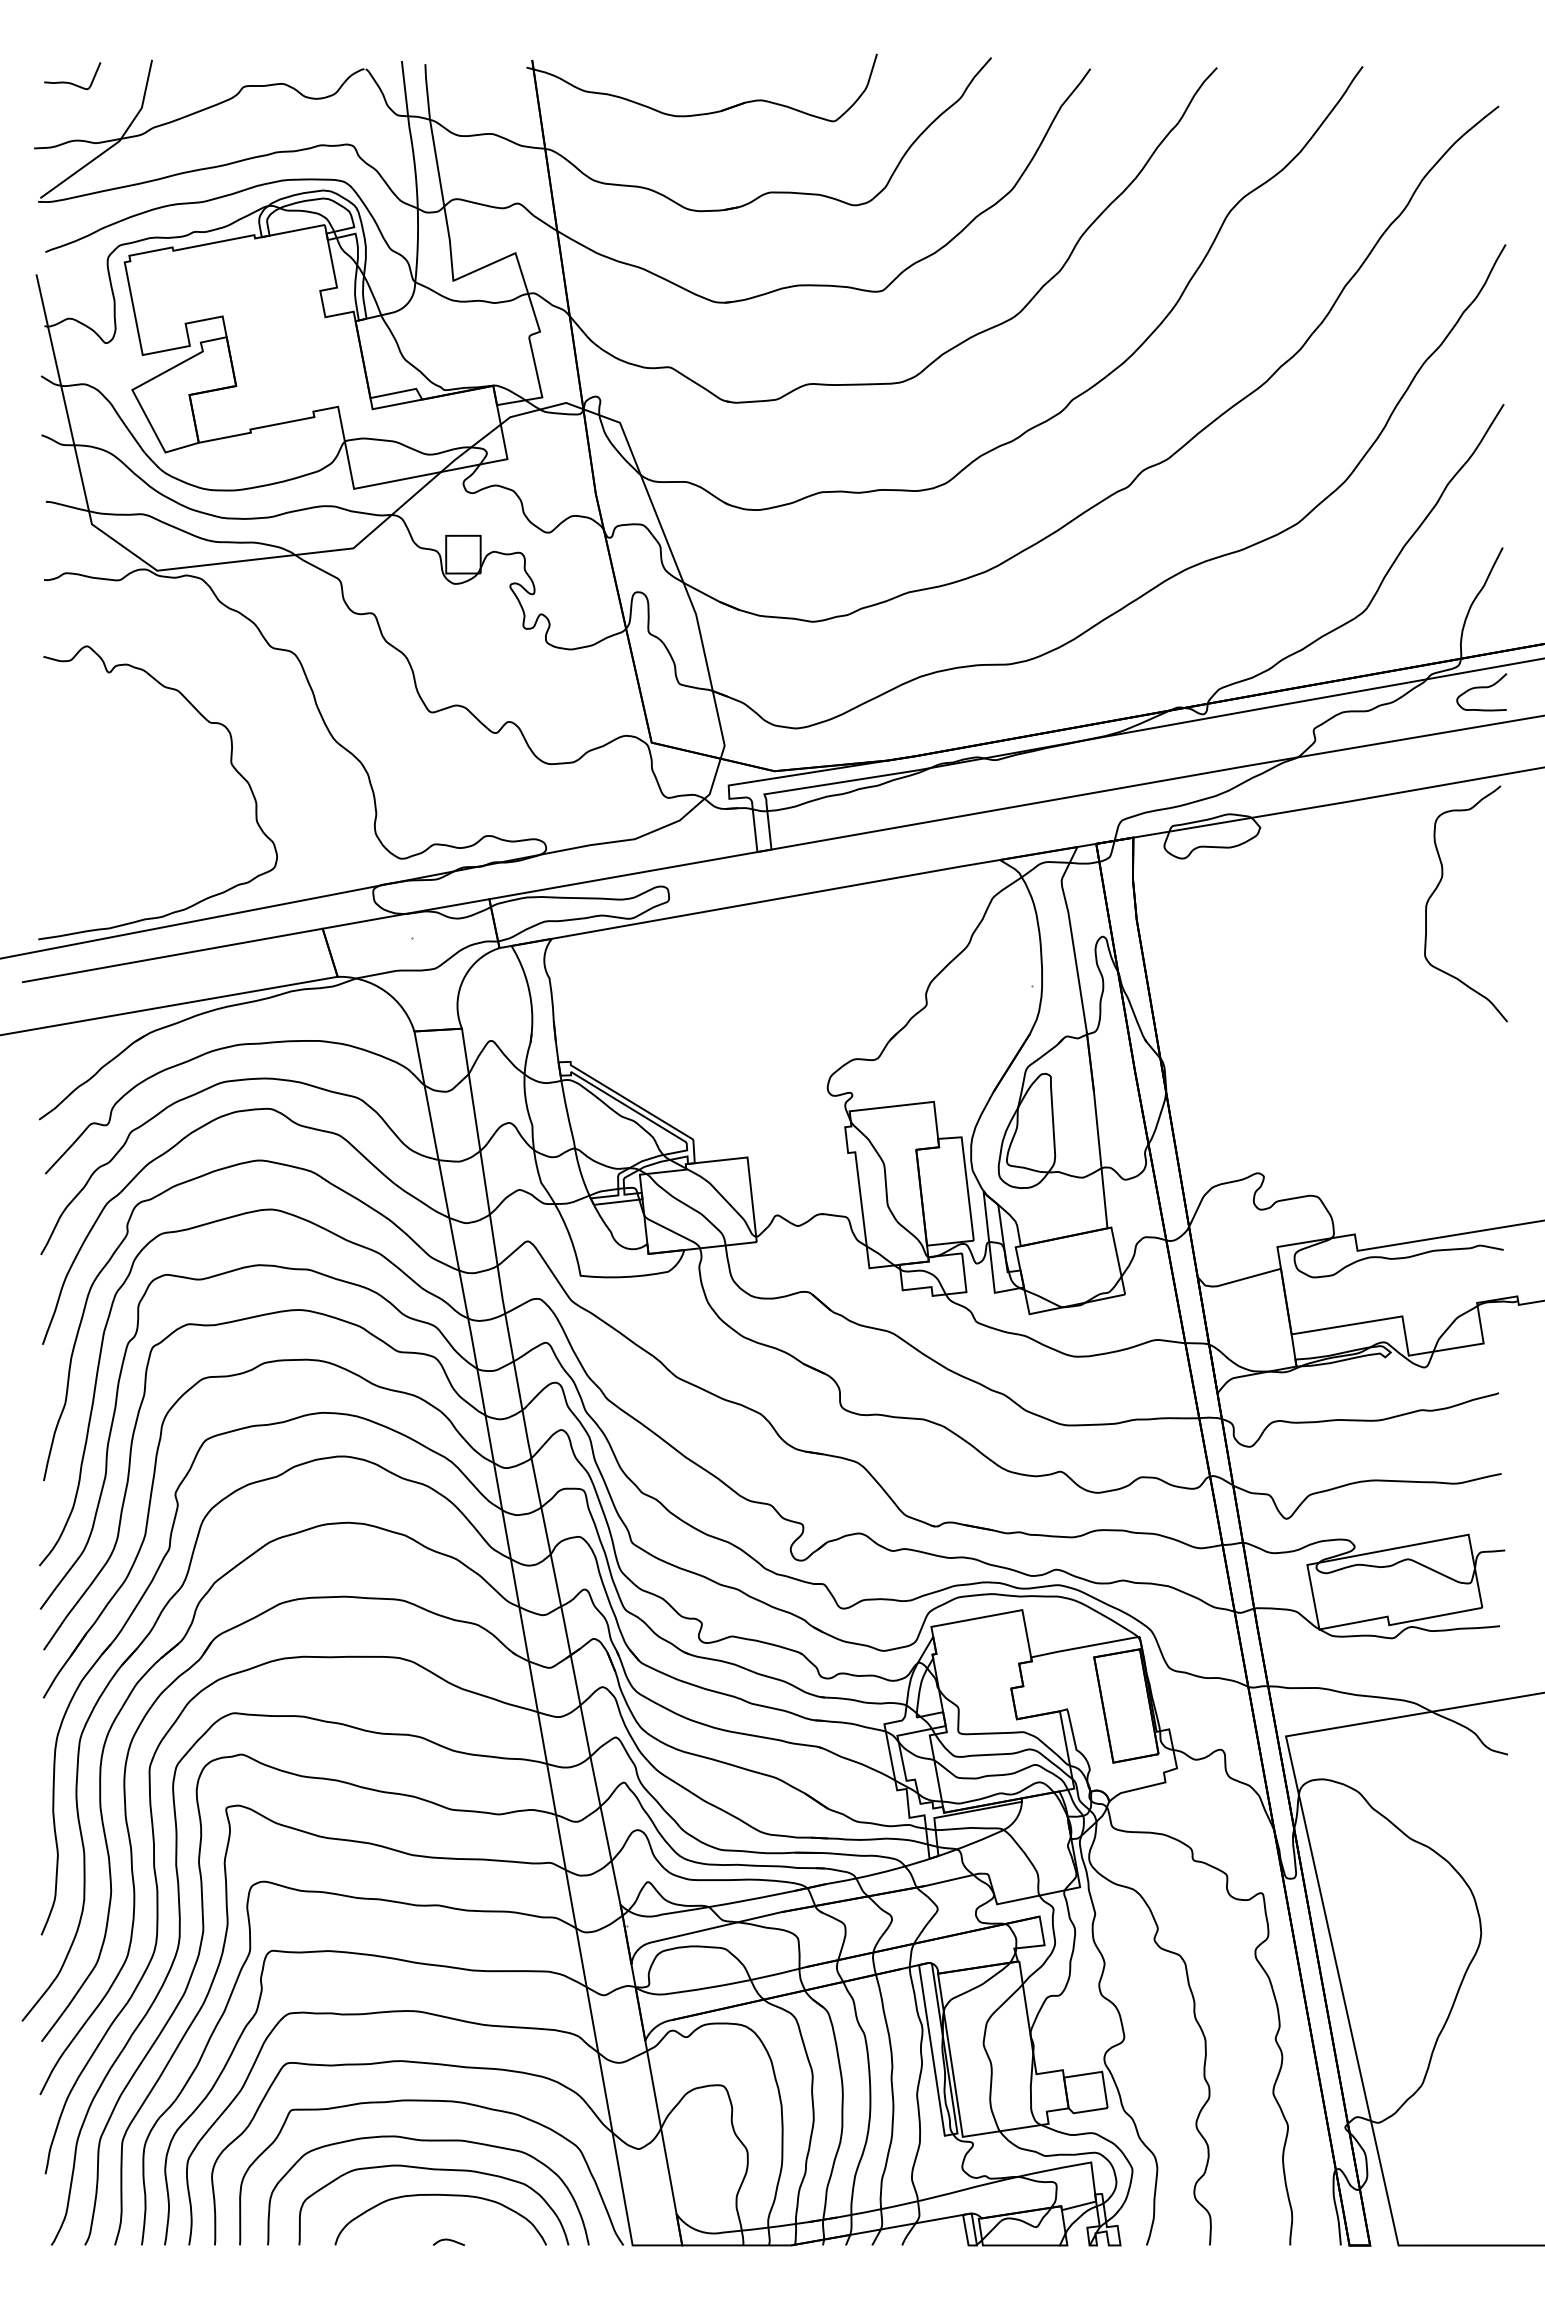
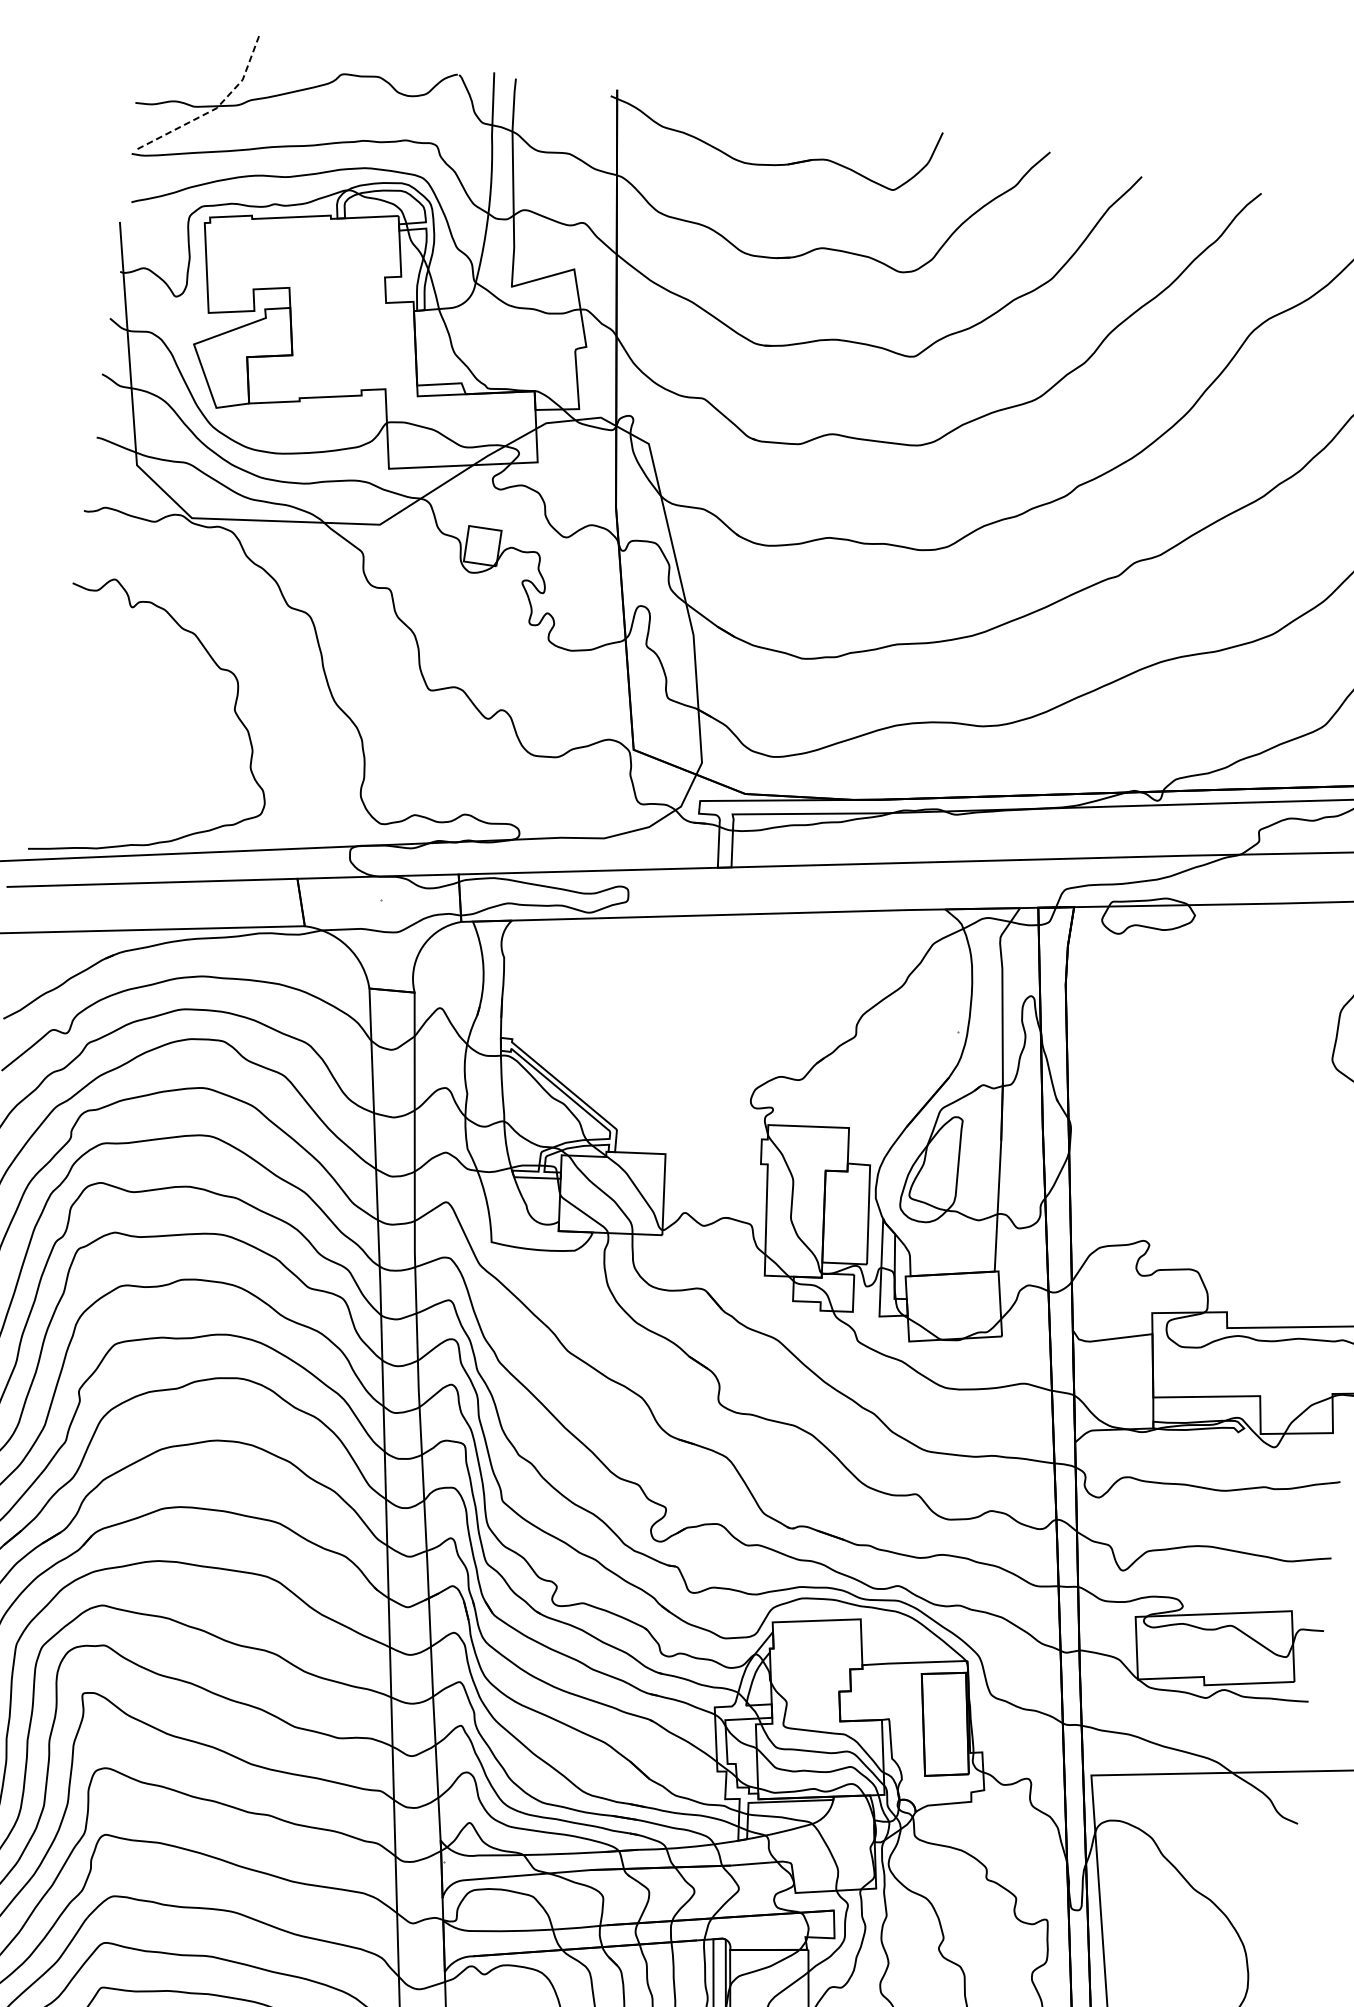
curve: (71, 82) -> (179, 46), removed
line: (117, 143) -> (214, 110), solid -> dashed

